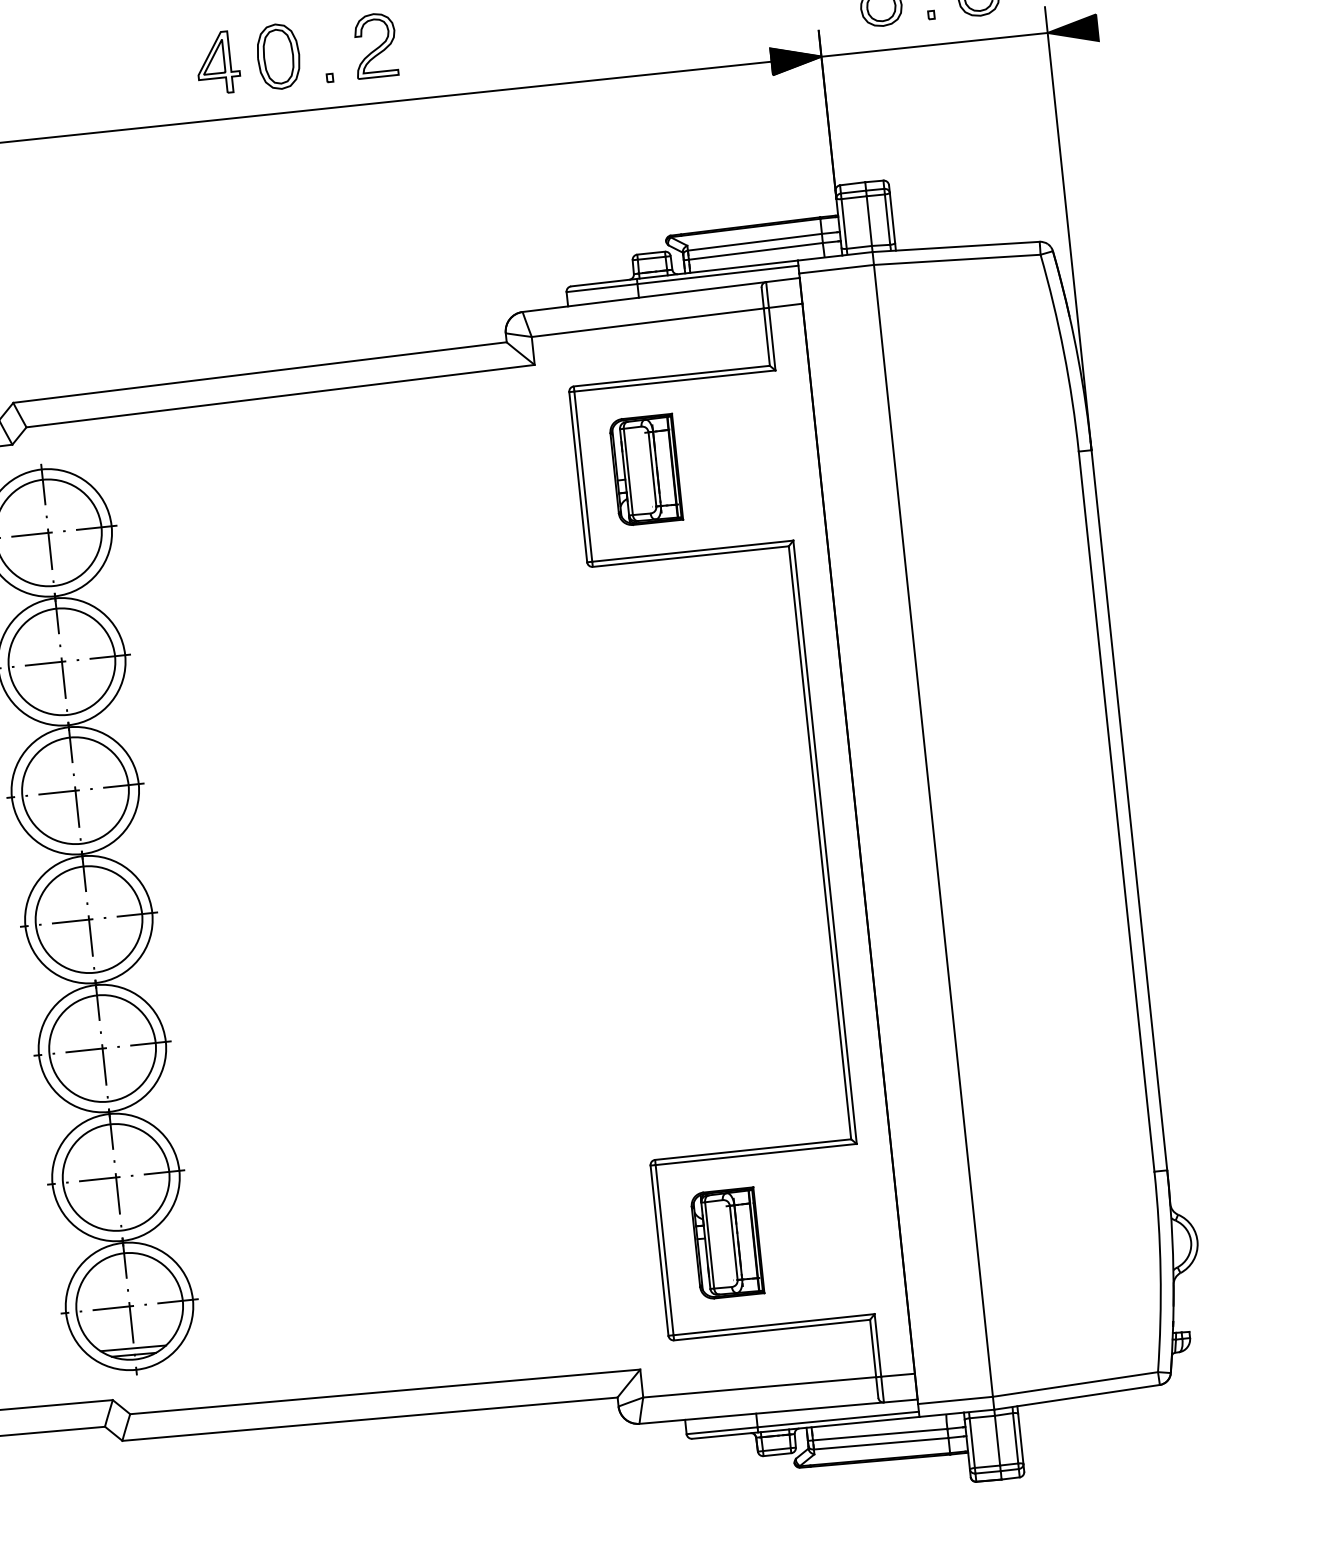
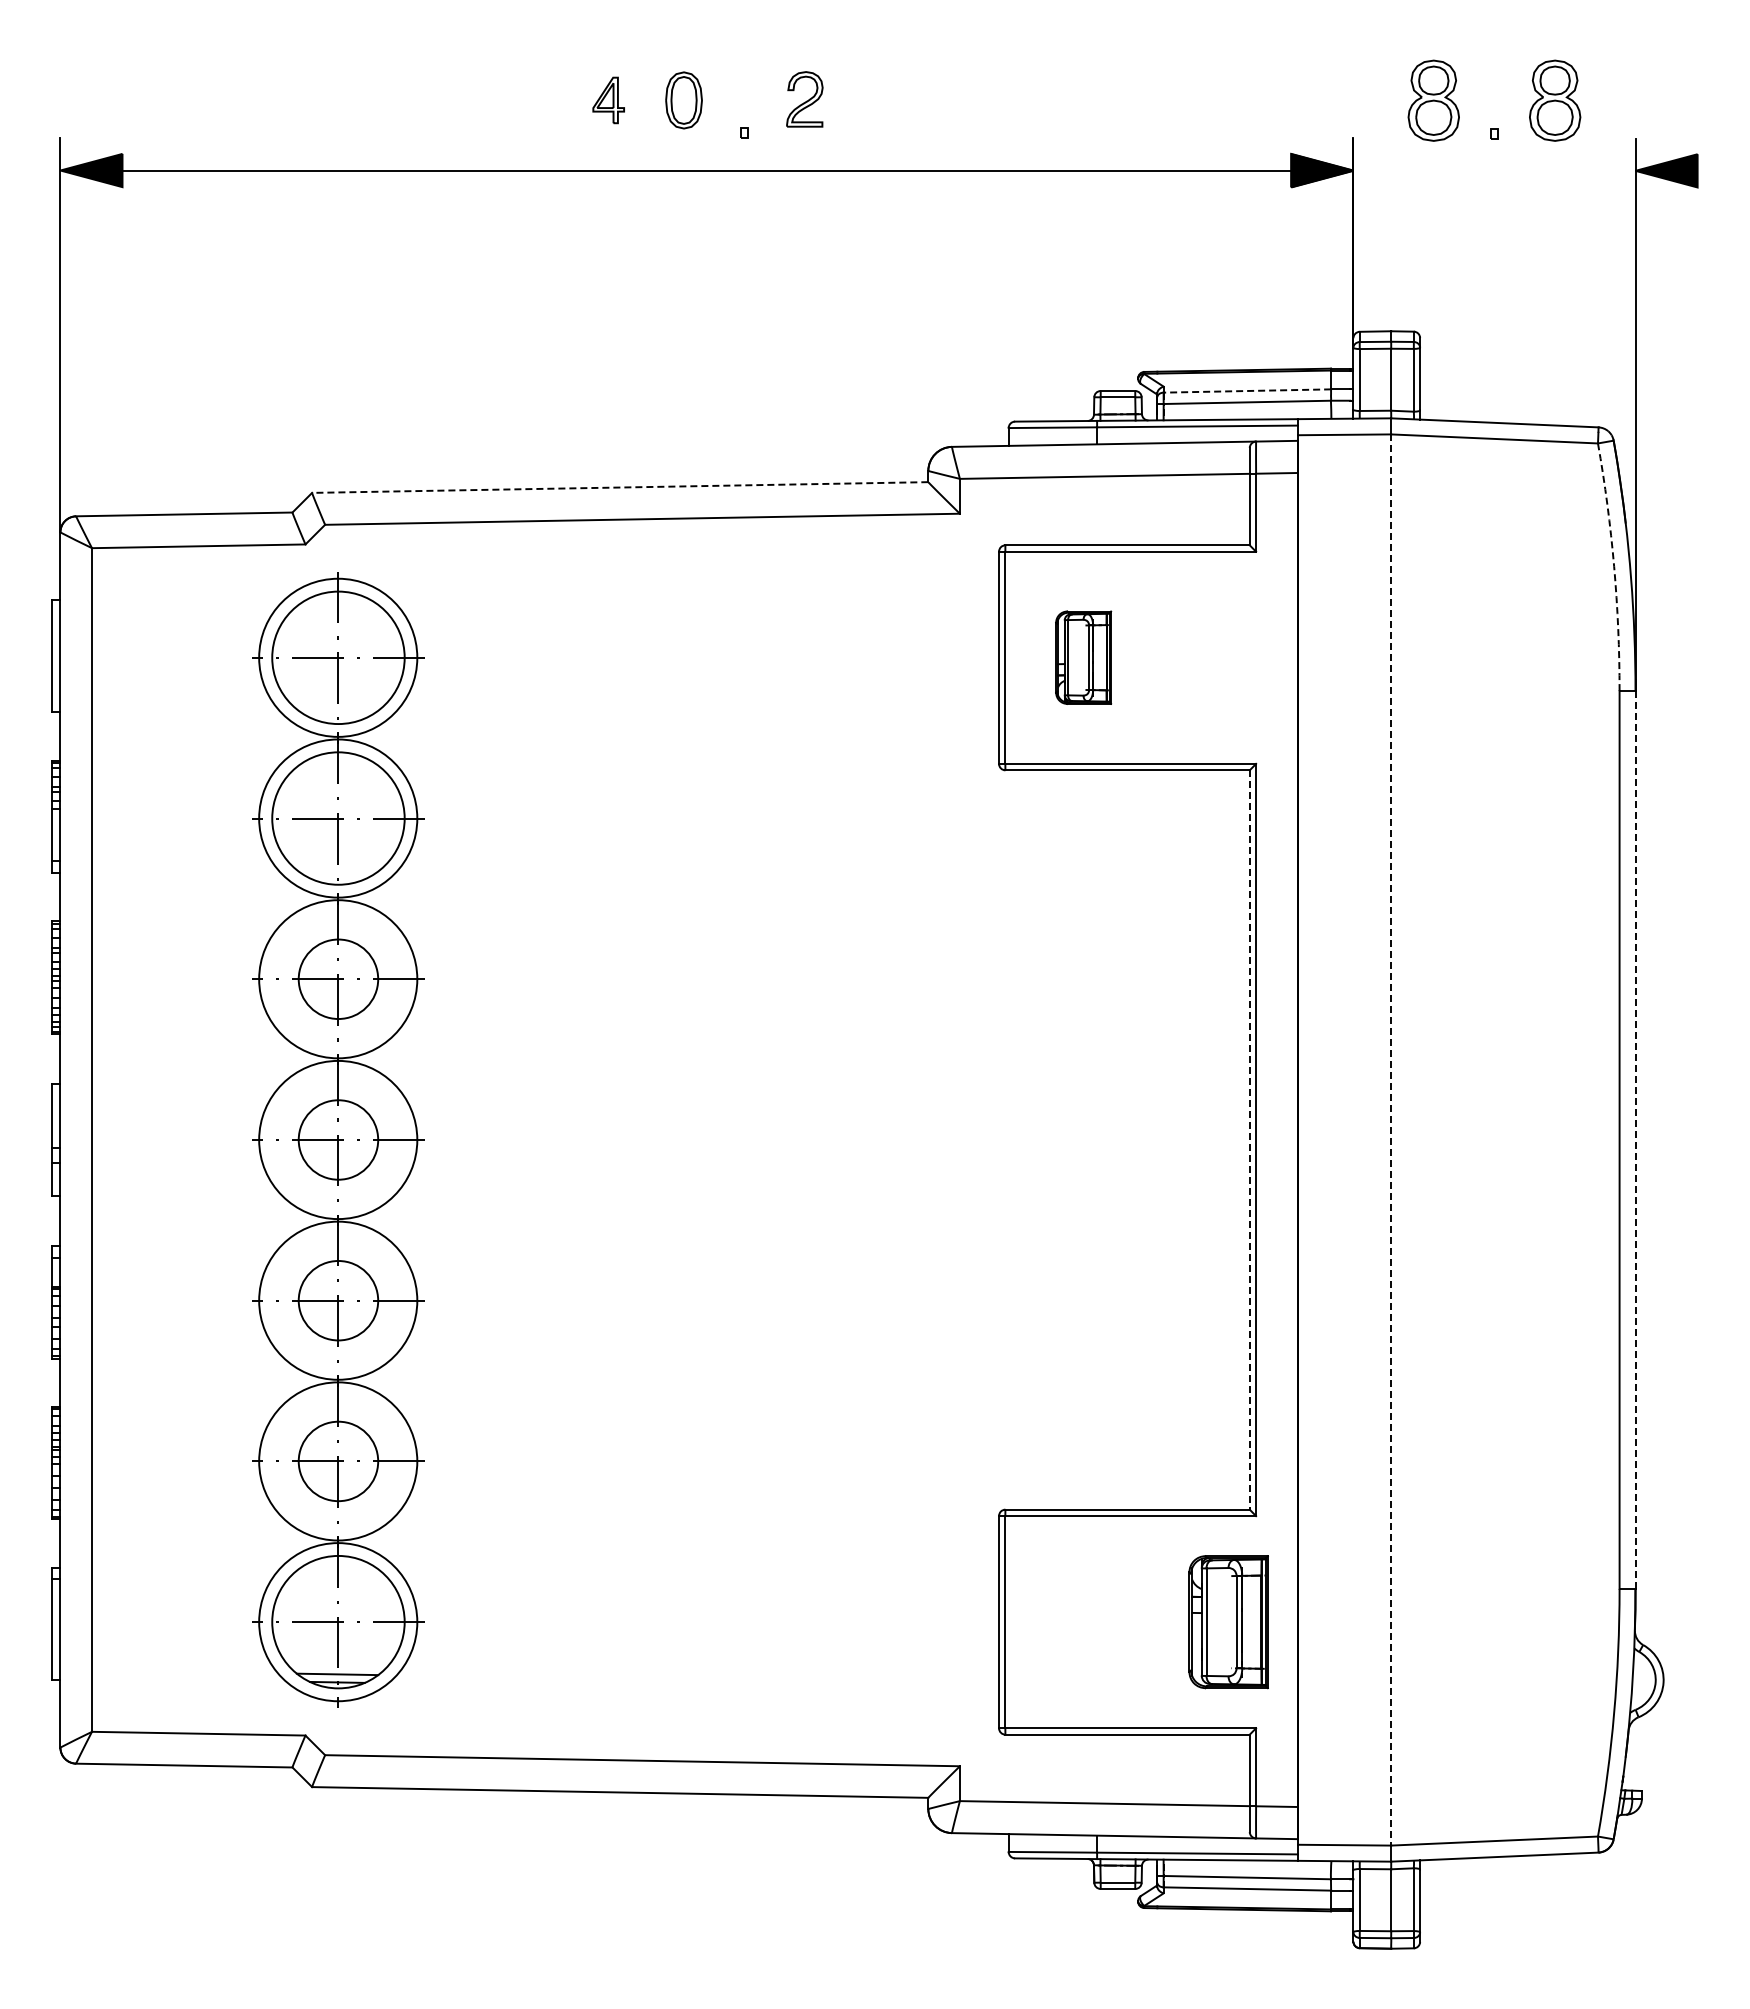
line: (934, 44) -> (1494, 170), removed
part: (375, 45) -> (804, 99), size x0.7
part: (278, 56) -> (683, 100), size x0.7
part: (218, 63) -> (608, 100), size x0.6
line: (755, 242) -> (1247, 391), solid -> dashed
arc: (1064, 352) -> (1614, 566), solid -> dashed
line: (259, 372) -> (619, 487), solid -> dashed
part: (645, 469) -> (1083, 657), size x0.7
circle: (75, 790) -> (338, 979), size x0.6
line: (1129, 810) -> (1635, 1140), solid -> dashed
line: (933, 831) -> (1391, 1140), solid -> dashed
line: (819, 843) -> (1249, 1140), solid -> dashed
circle: (89, 919) -> (338, 1139), size x0.6
circle: (102, 1048) -> (338, 1300), size x0.6
circle: (116, 1177) -> (338, 1461), size x0.6
part: (727, 1243) -> (1228, 1622), moved

